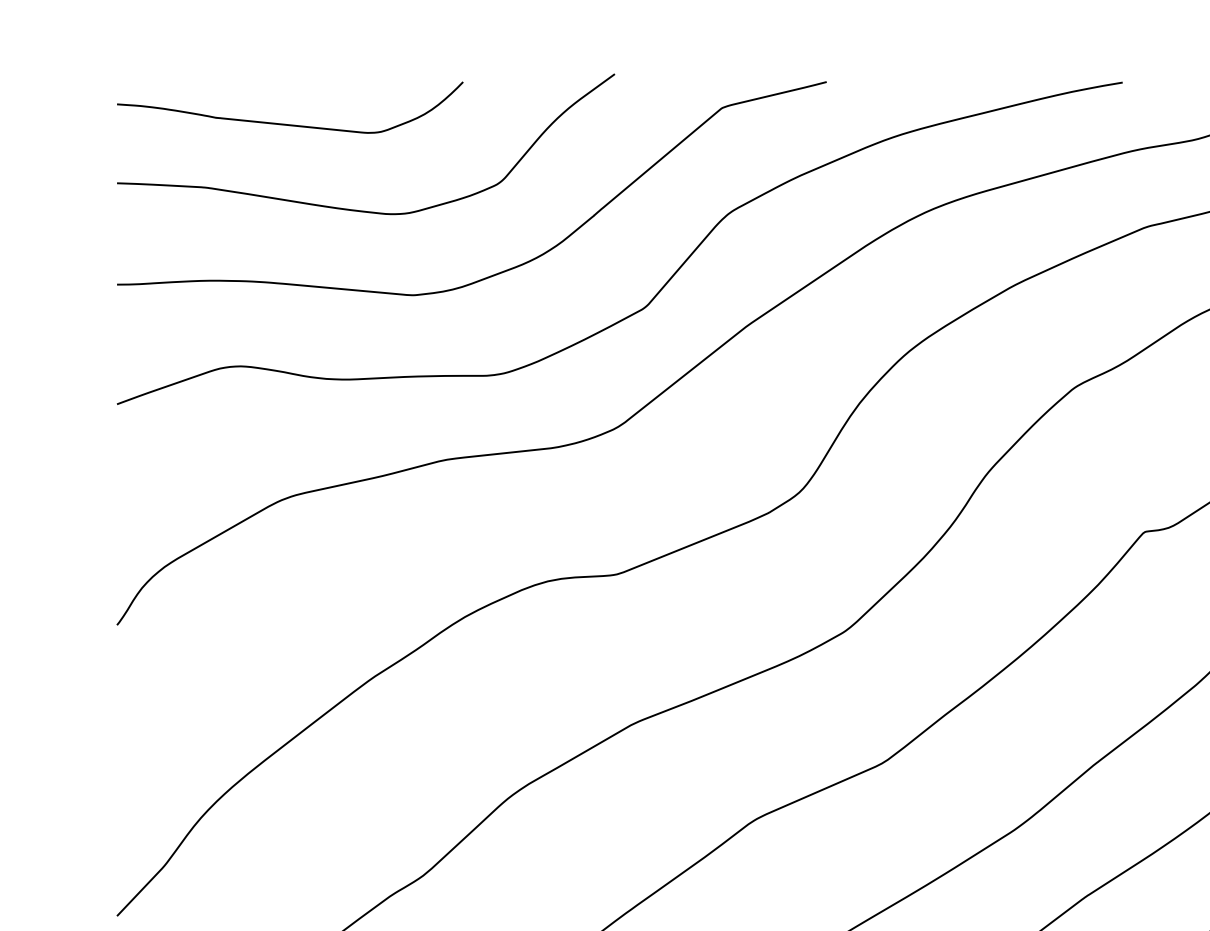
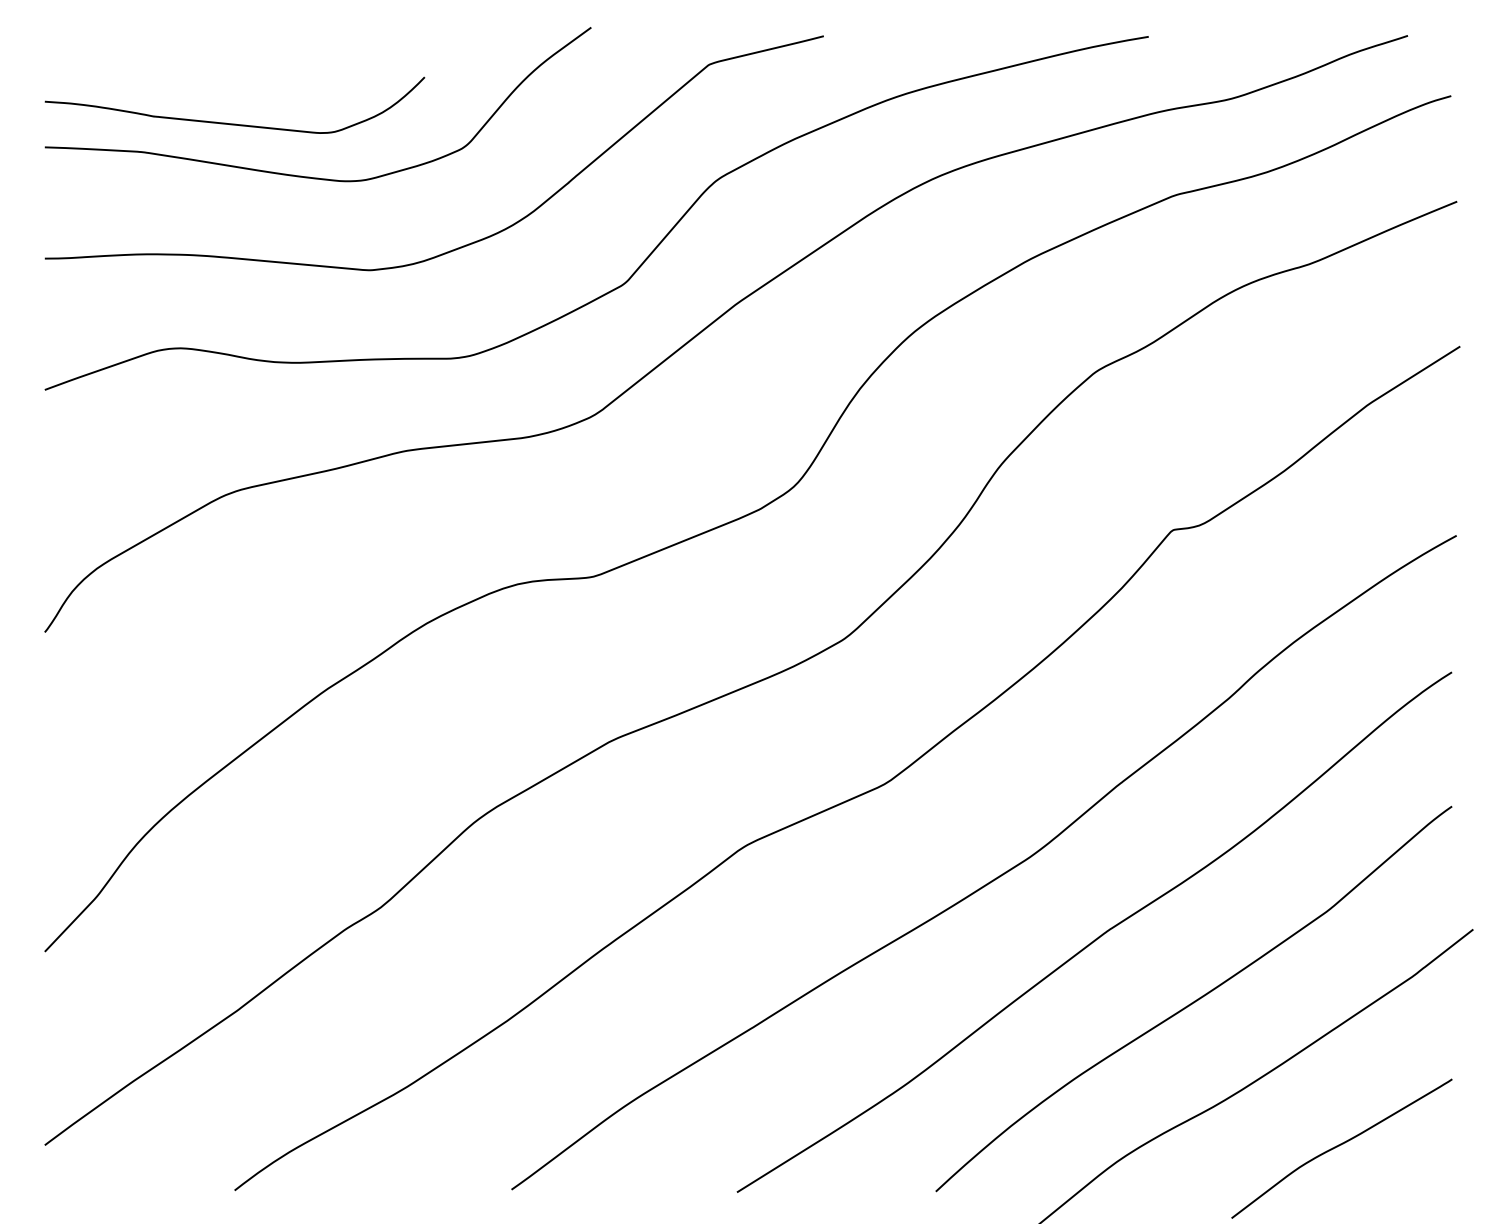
curve: (289, 124) -> (234, 123), moved

